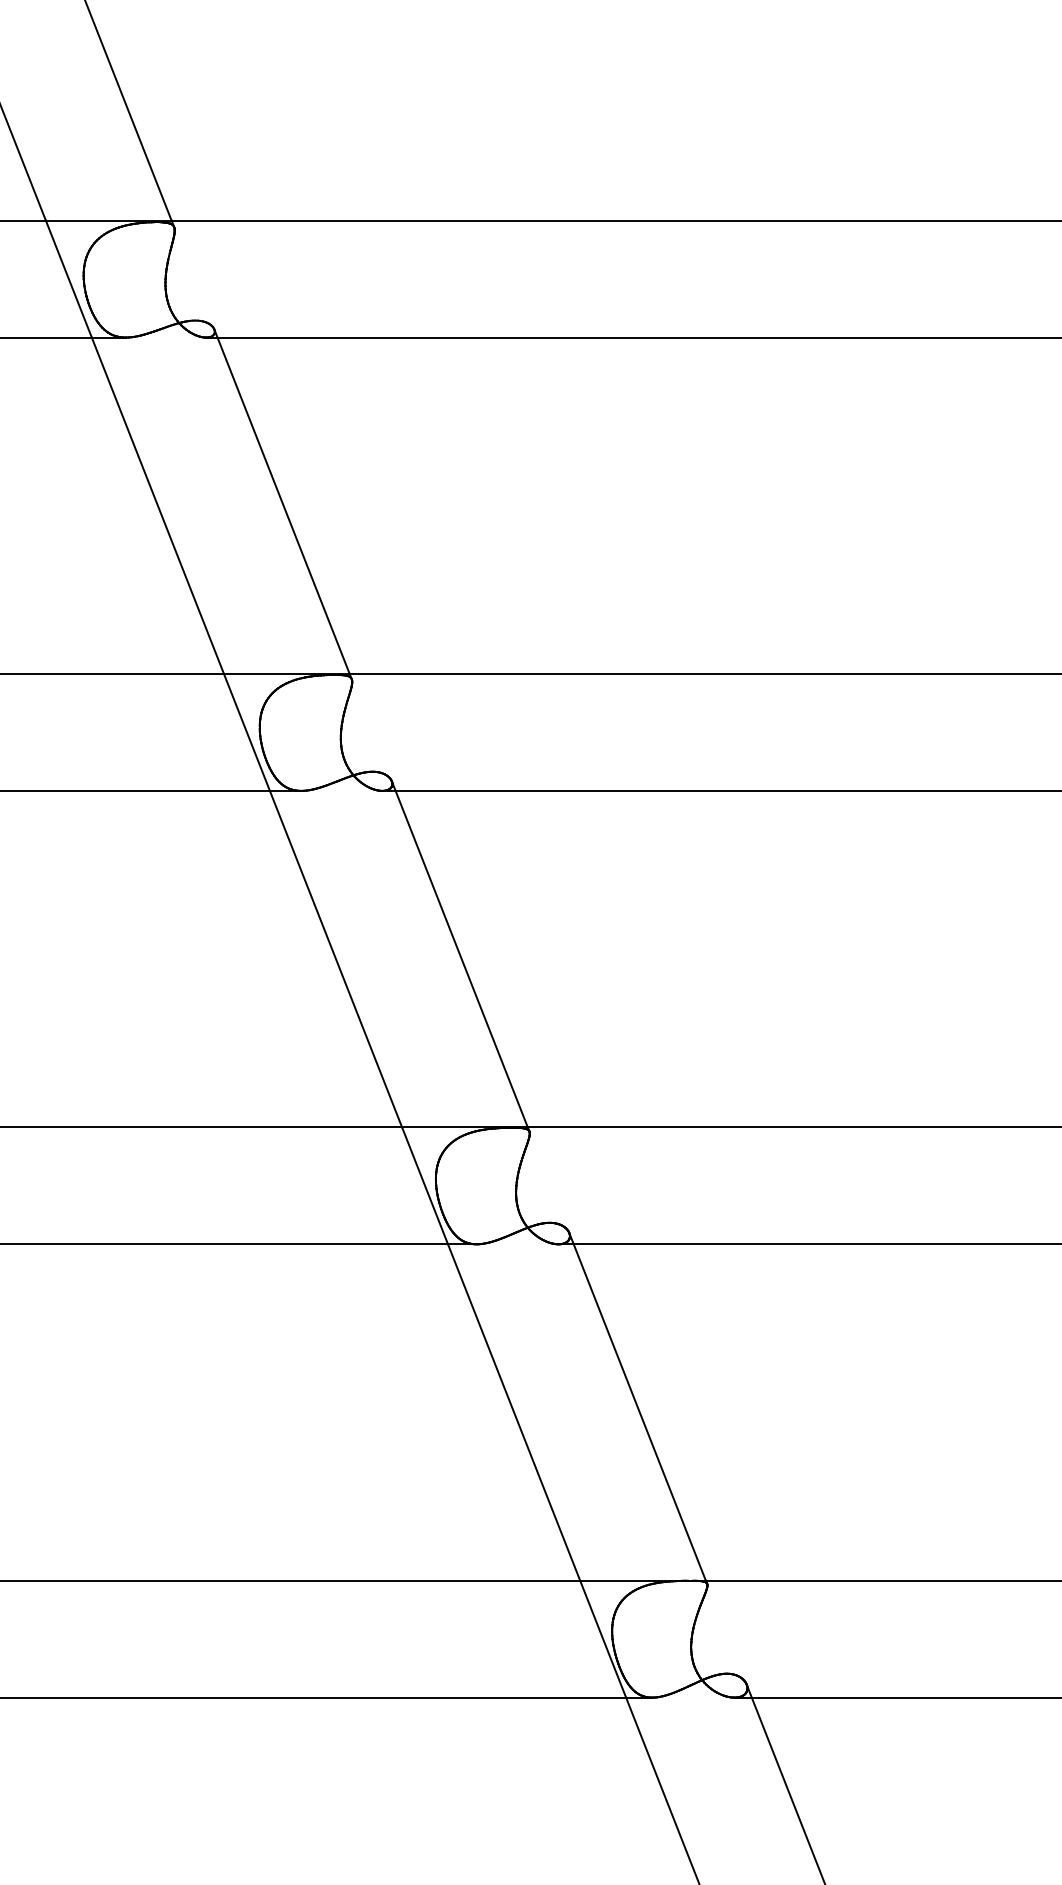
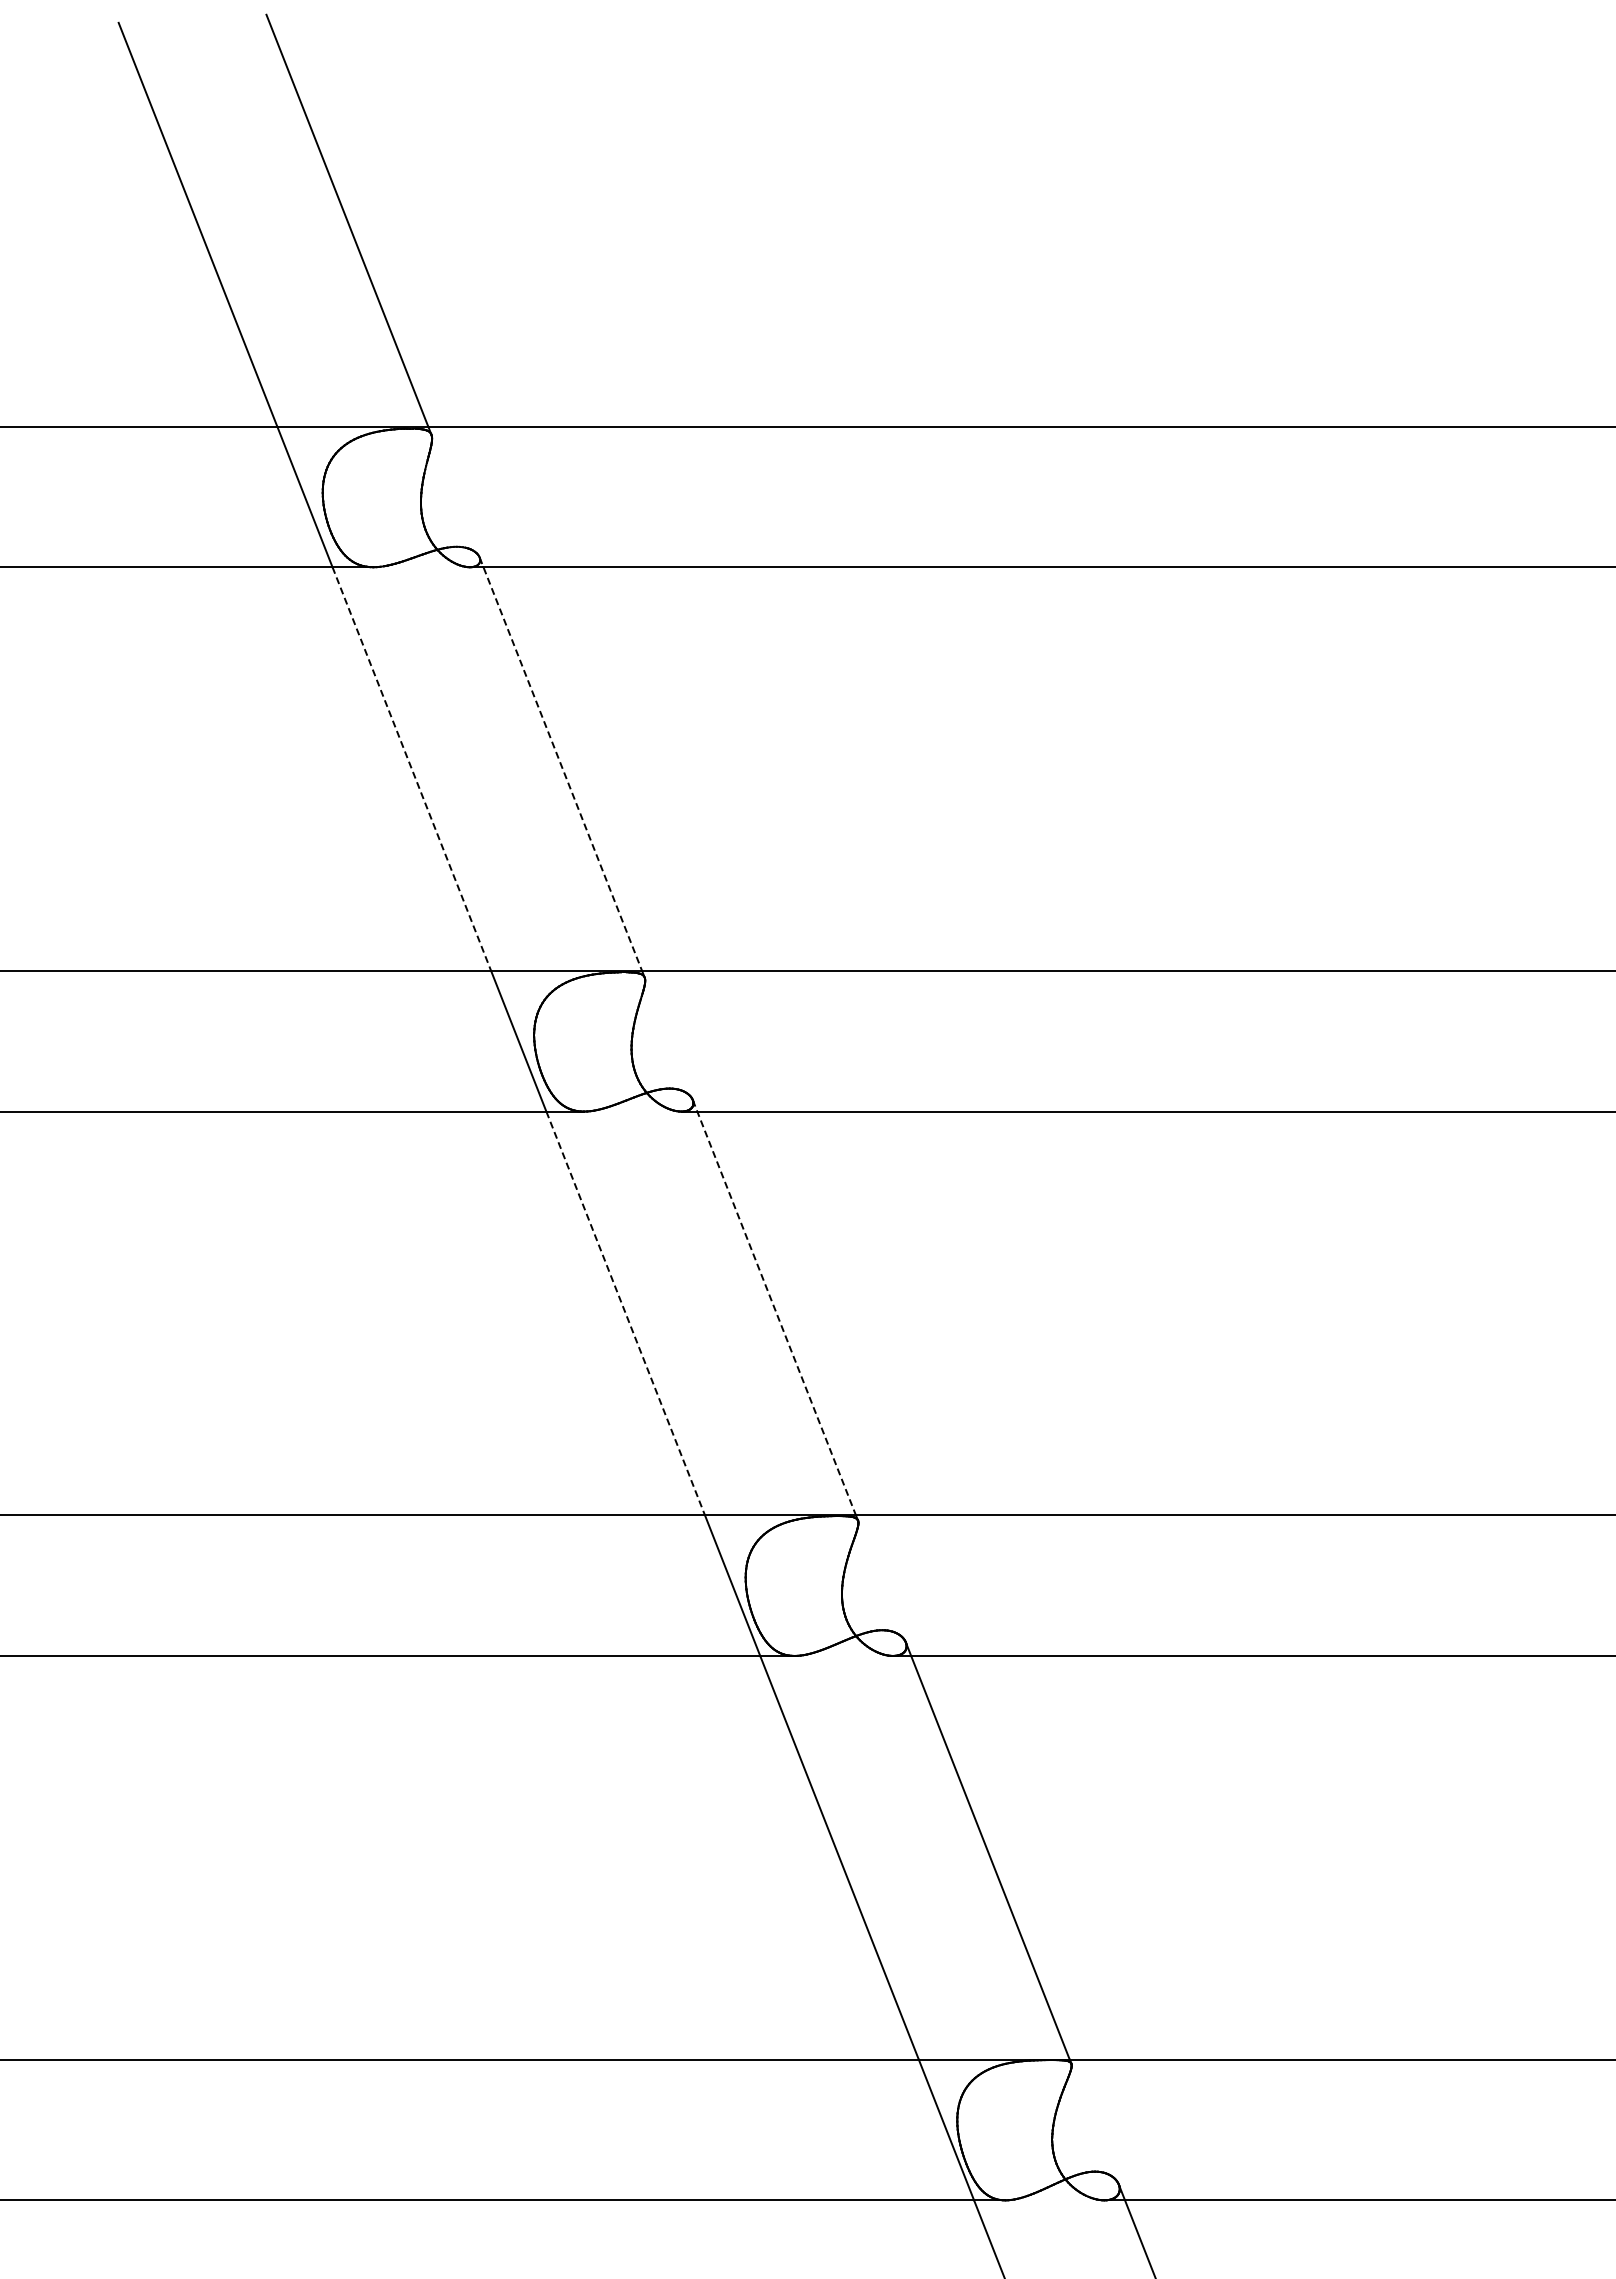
line: (282, 501) -> (561, 764), solid -> dashed
line: (157, 506) -> (411, 769), solid -> dashed
line: (459, 954) -> (774, 1308), solid -> dashed
line: (335, 959) -> (625, 1313), solid -> dashed

